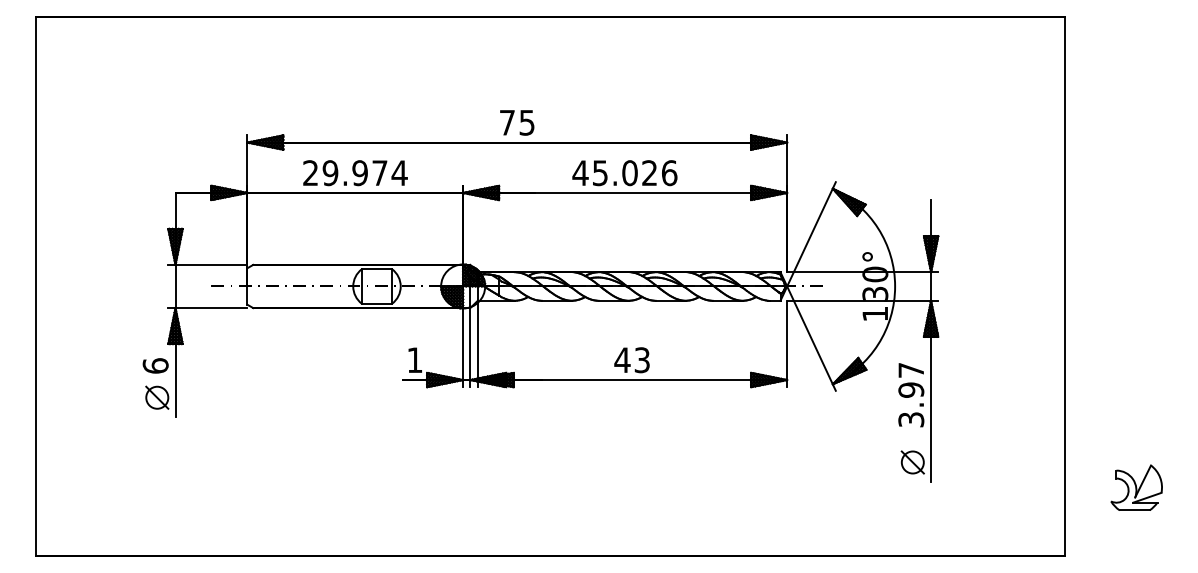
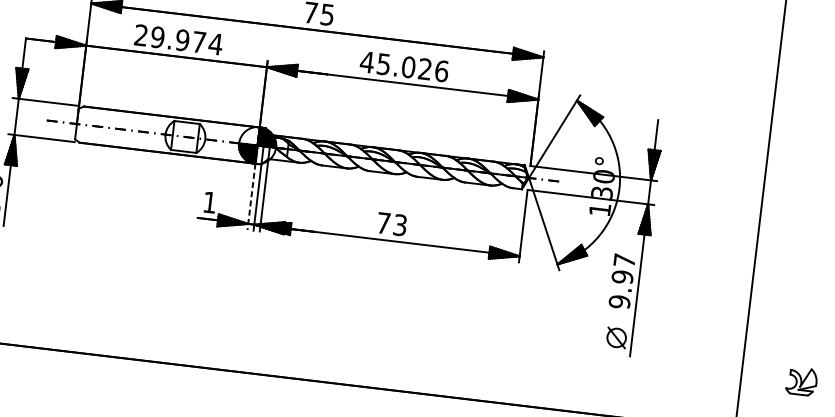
line: (463, 347) -> (251, 196), solid -> dashed
text: (622, 359) -> (383, 222), 43 -> 73
text: (911, 419) -> (619, 301), 3.97 -> 9.97
part: (1136, 487) -> (801, 381), size x0.7

